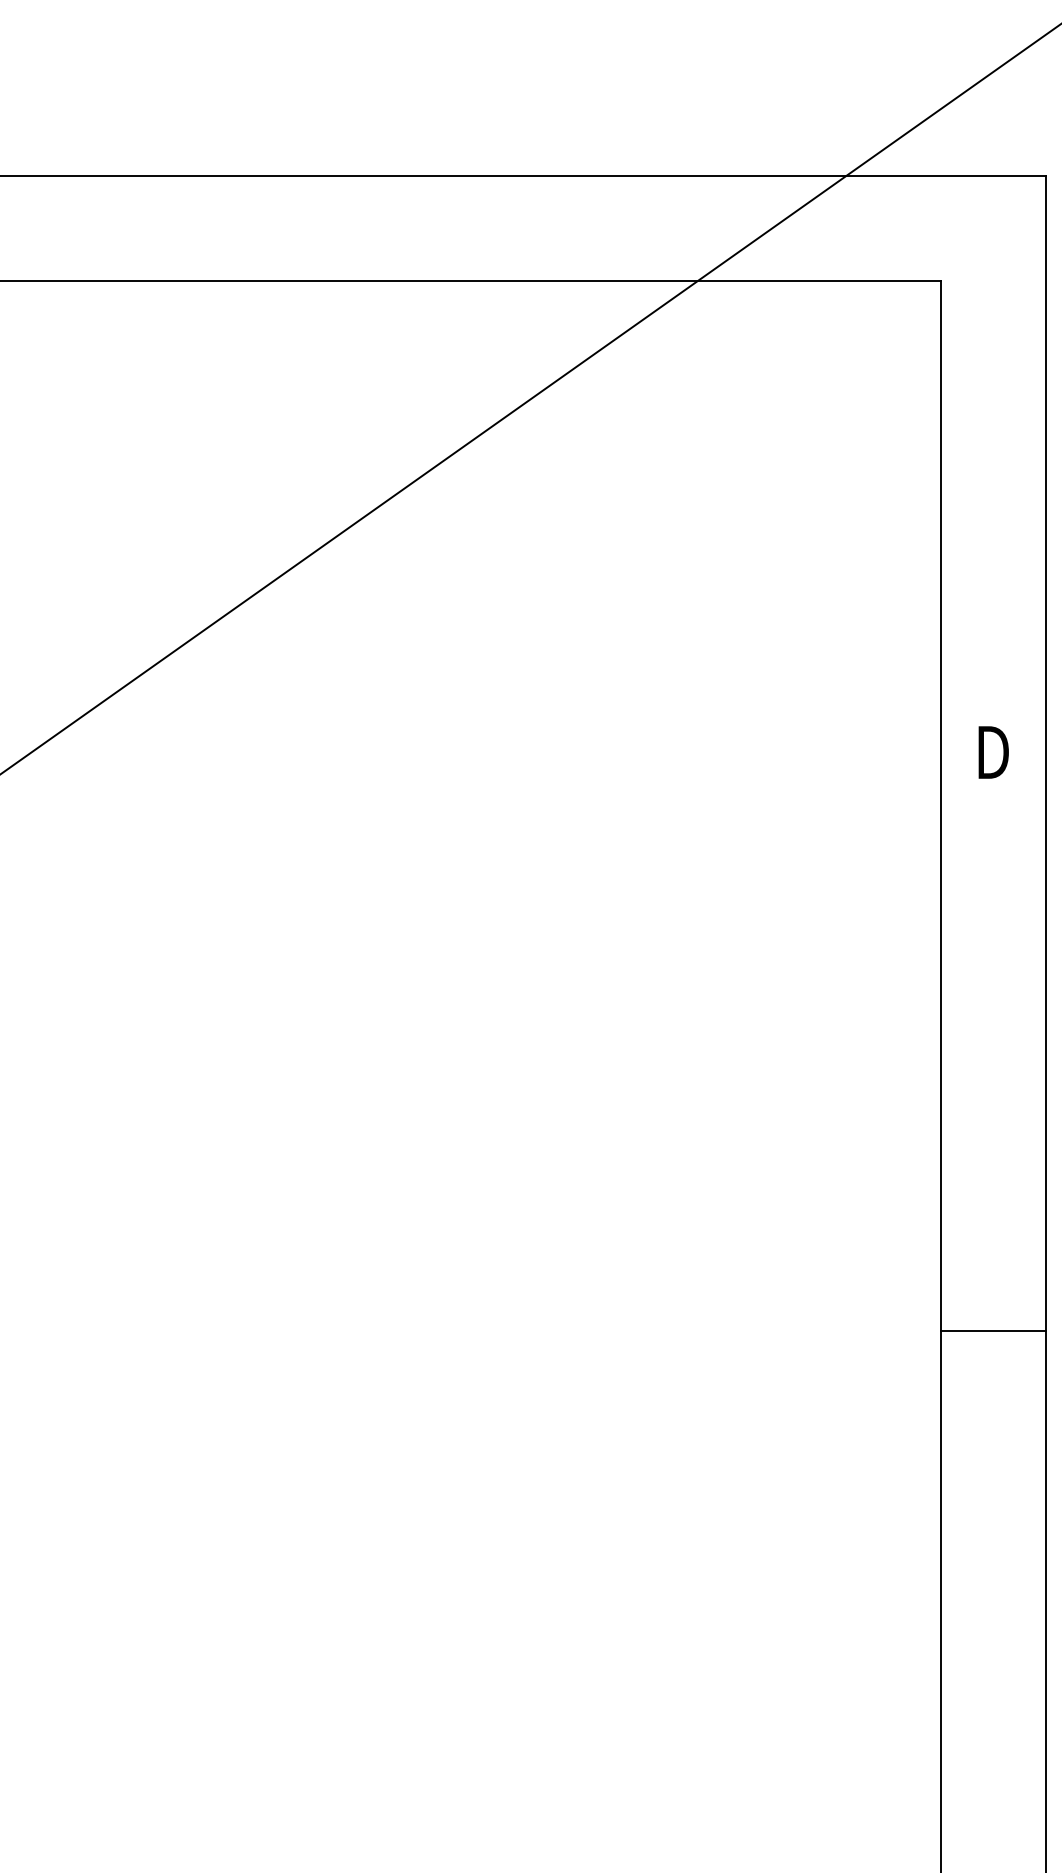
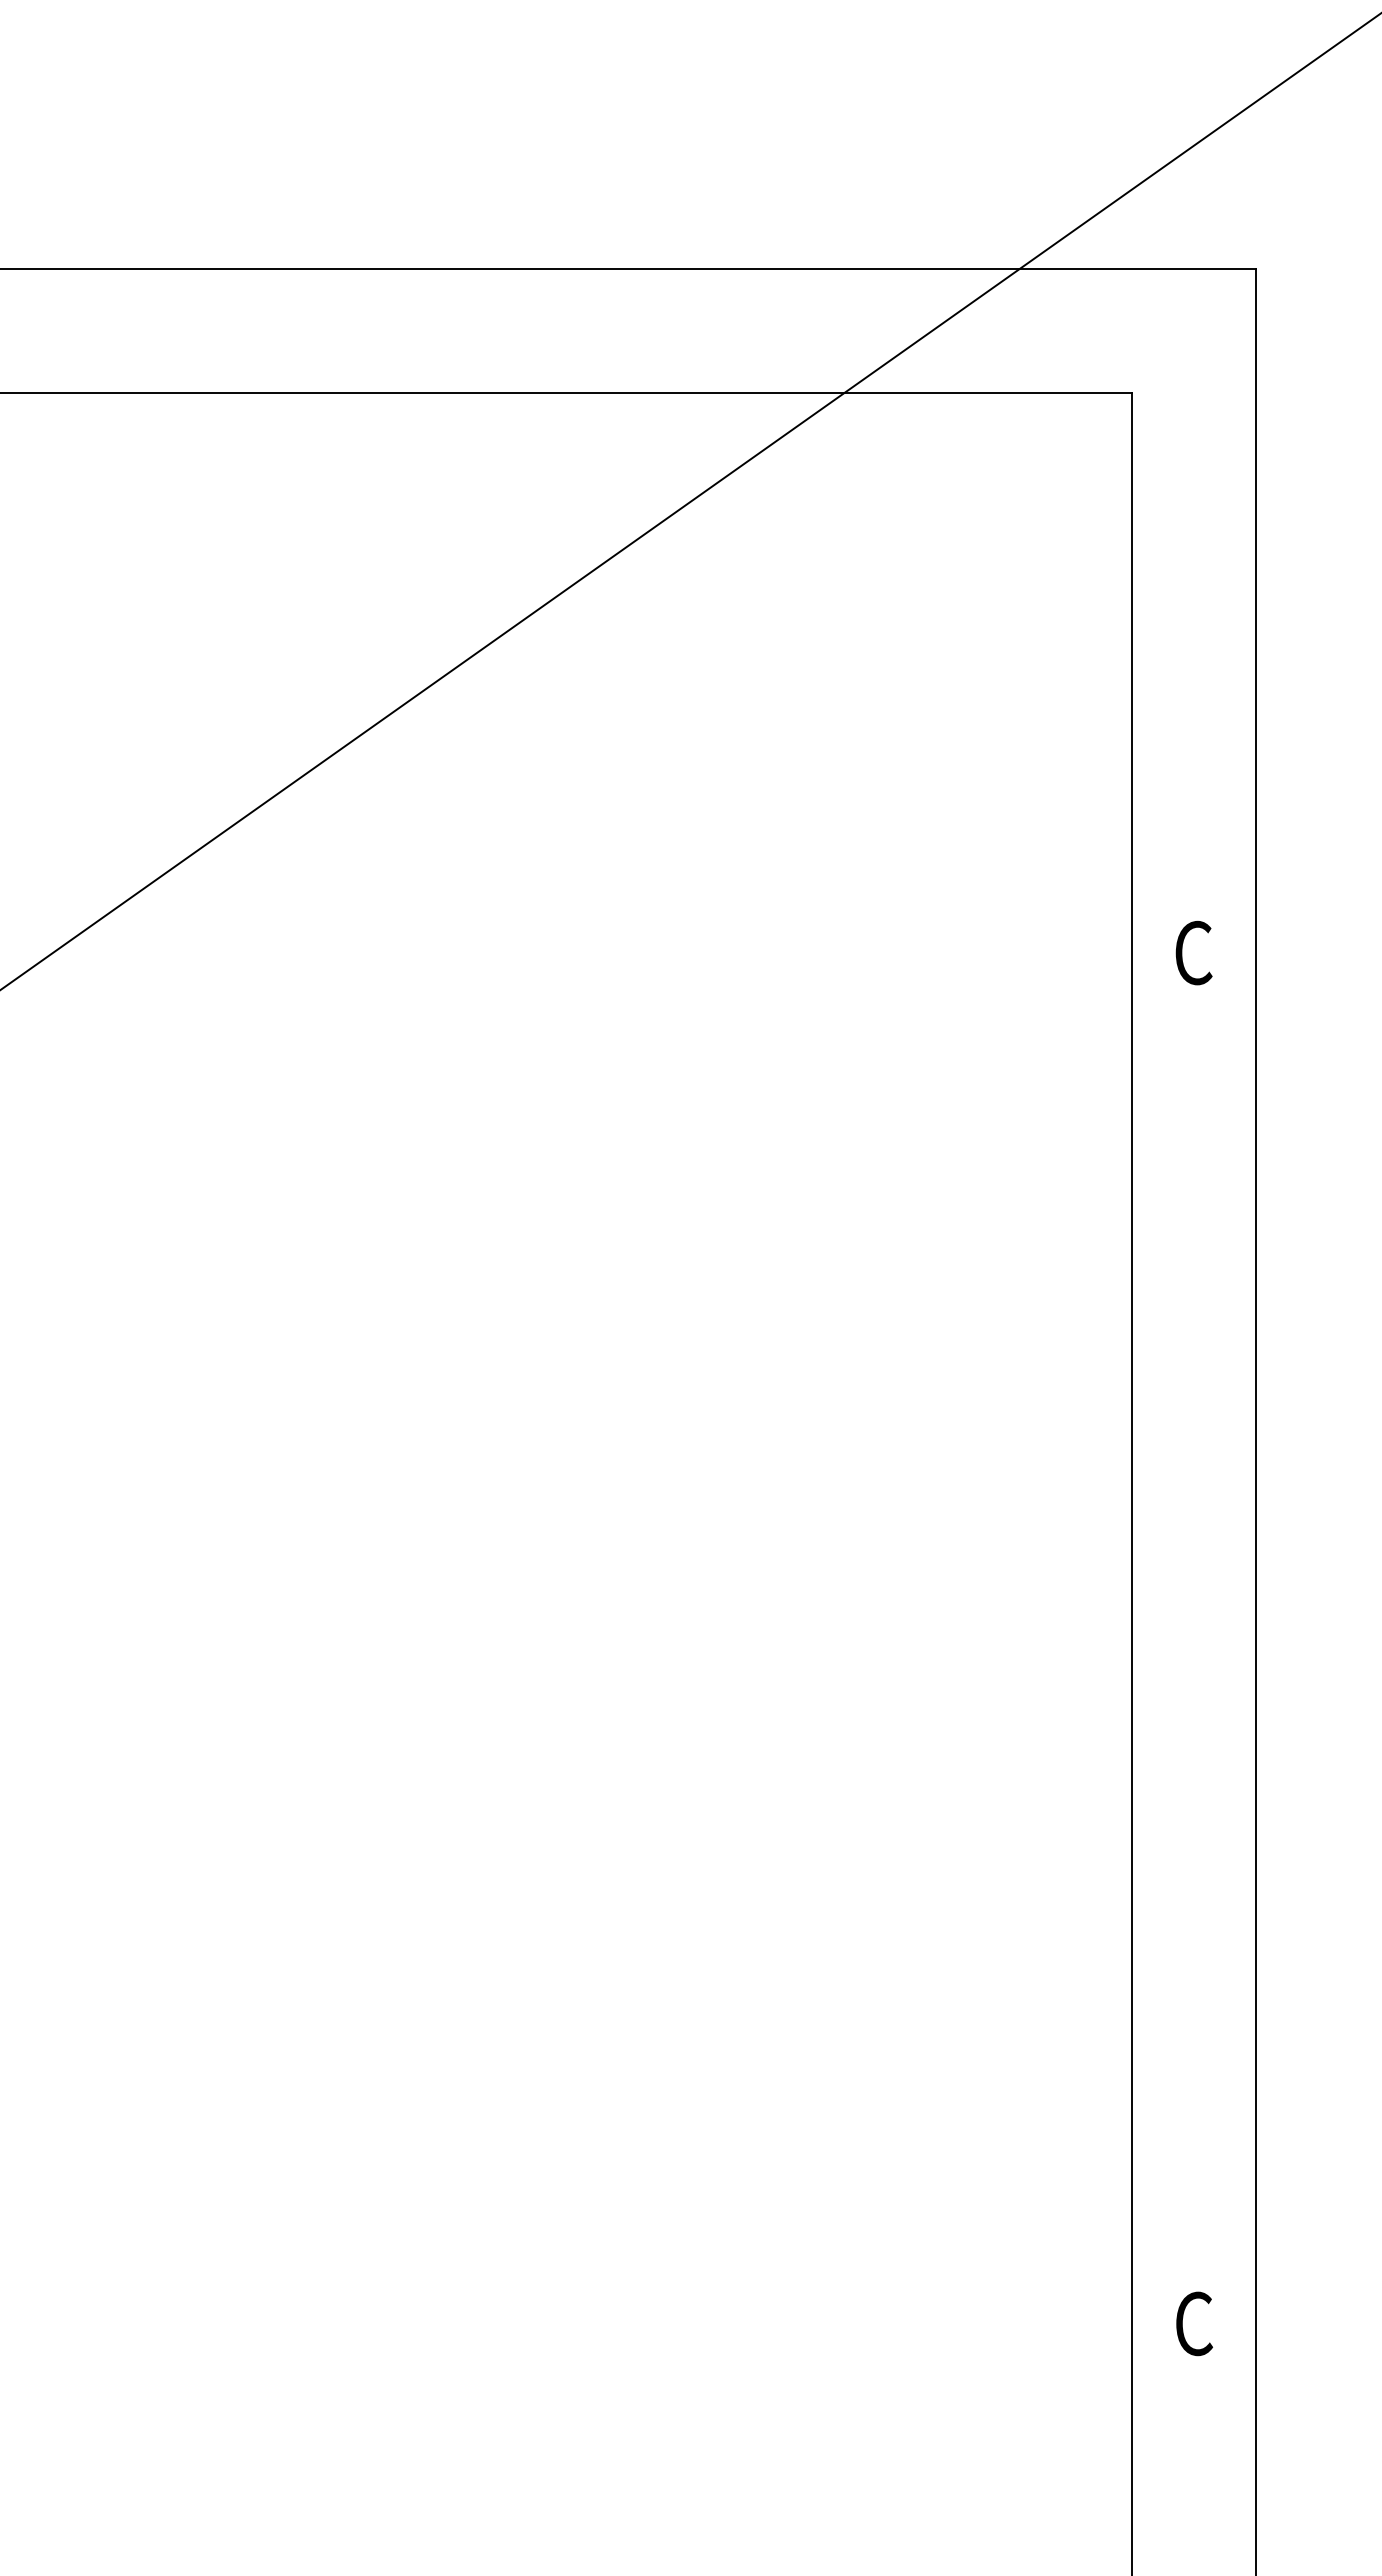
text: (992, 752) -> (1193, 952), D -> C
line: (992, 1330) -> (1193, 1639), removed

